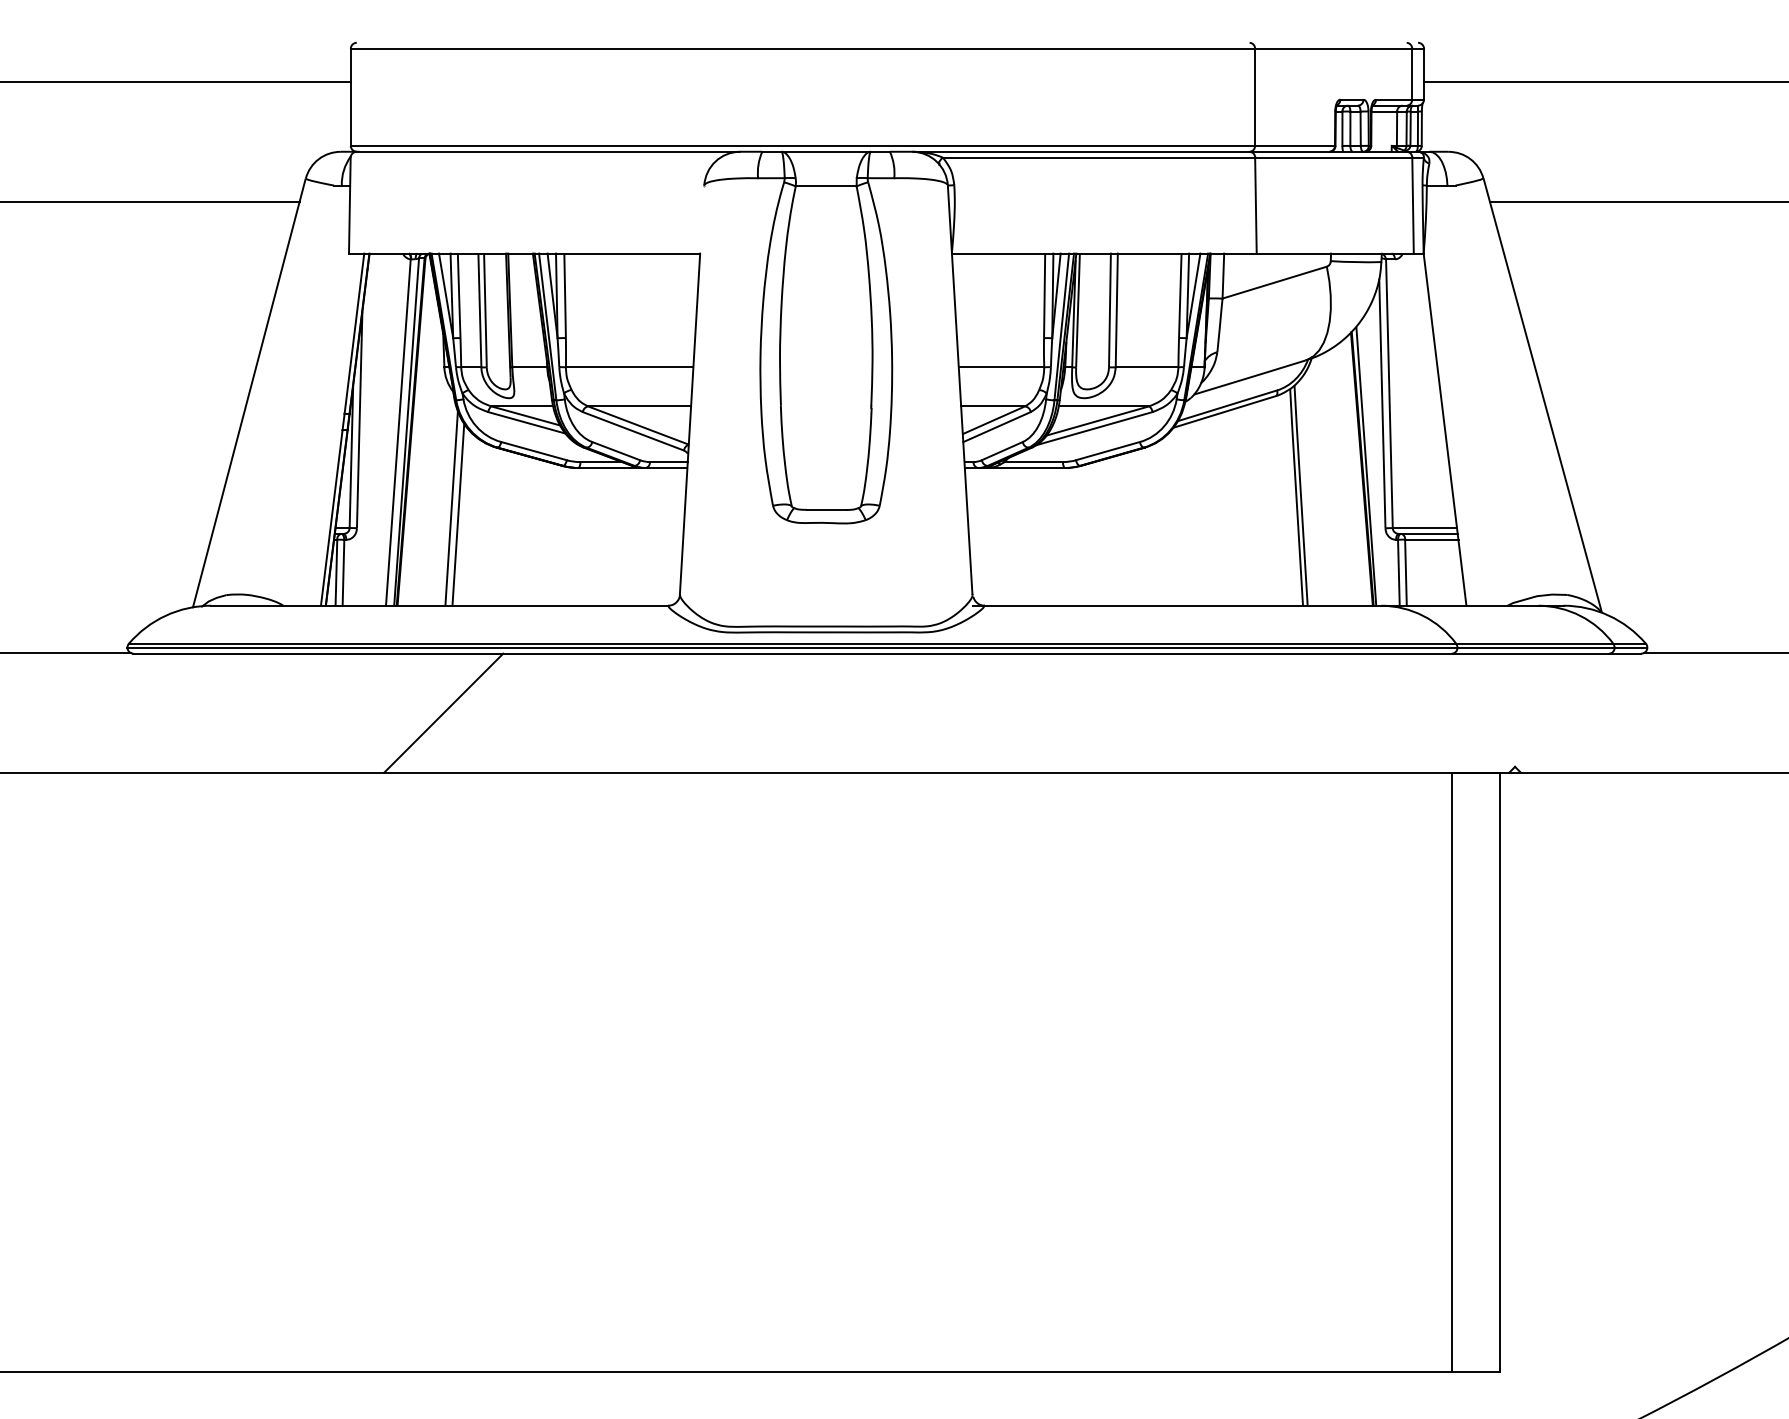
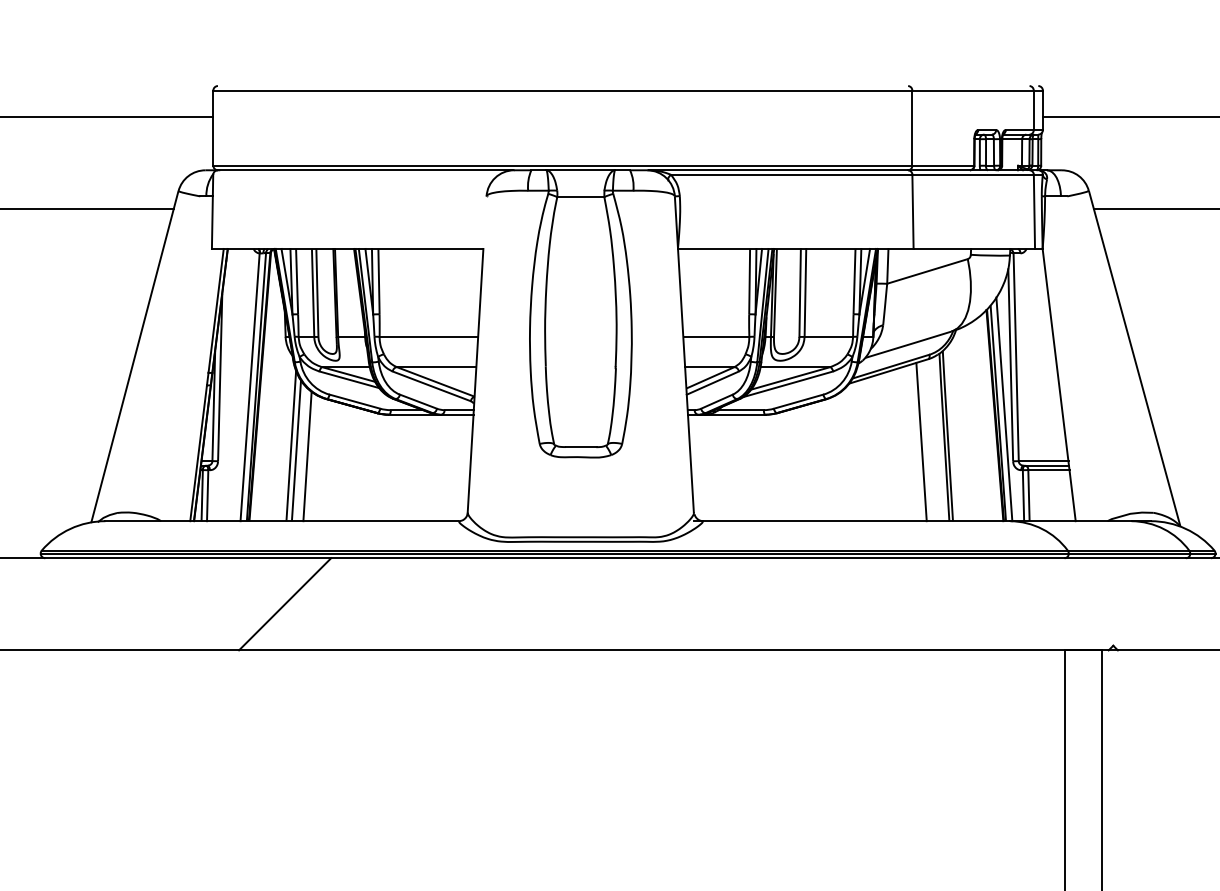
line: (1373, 460) -> (1003, 408), added
line: (1266, 502) -> (921, 441), added
line: (472, 521) -> (307, 456), added

